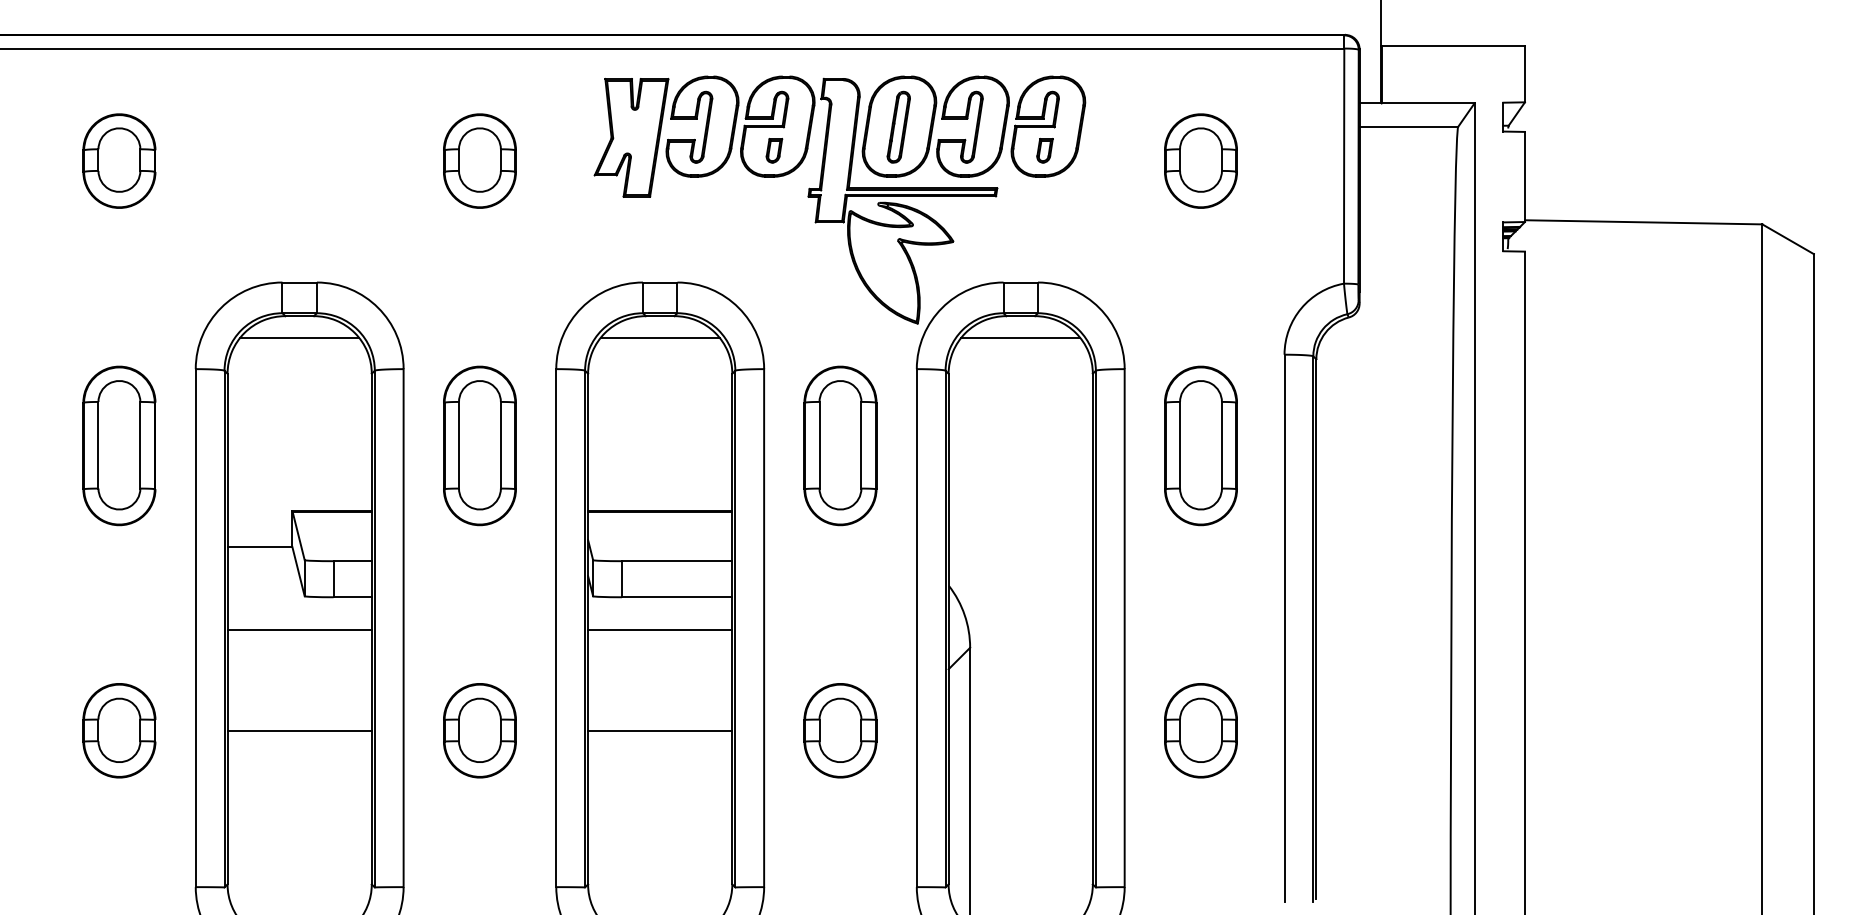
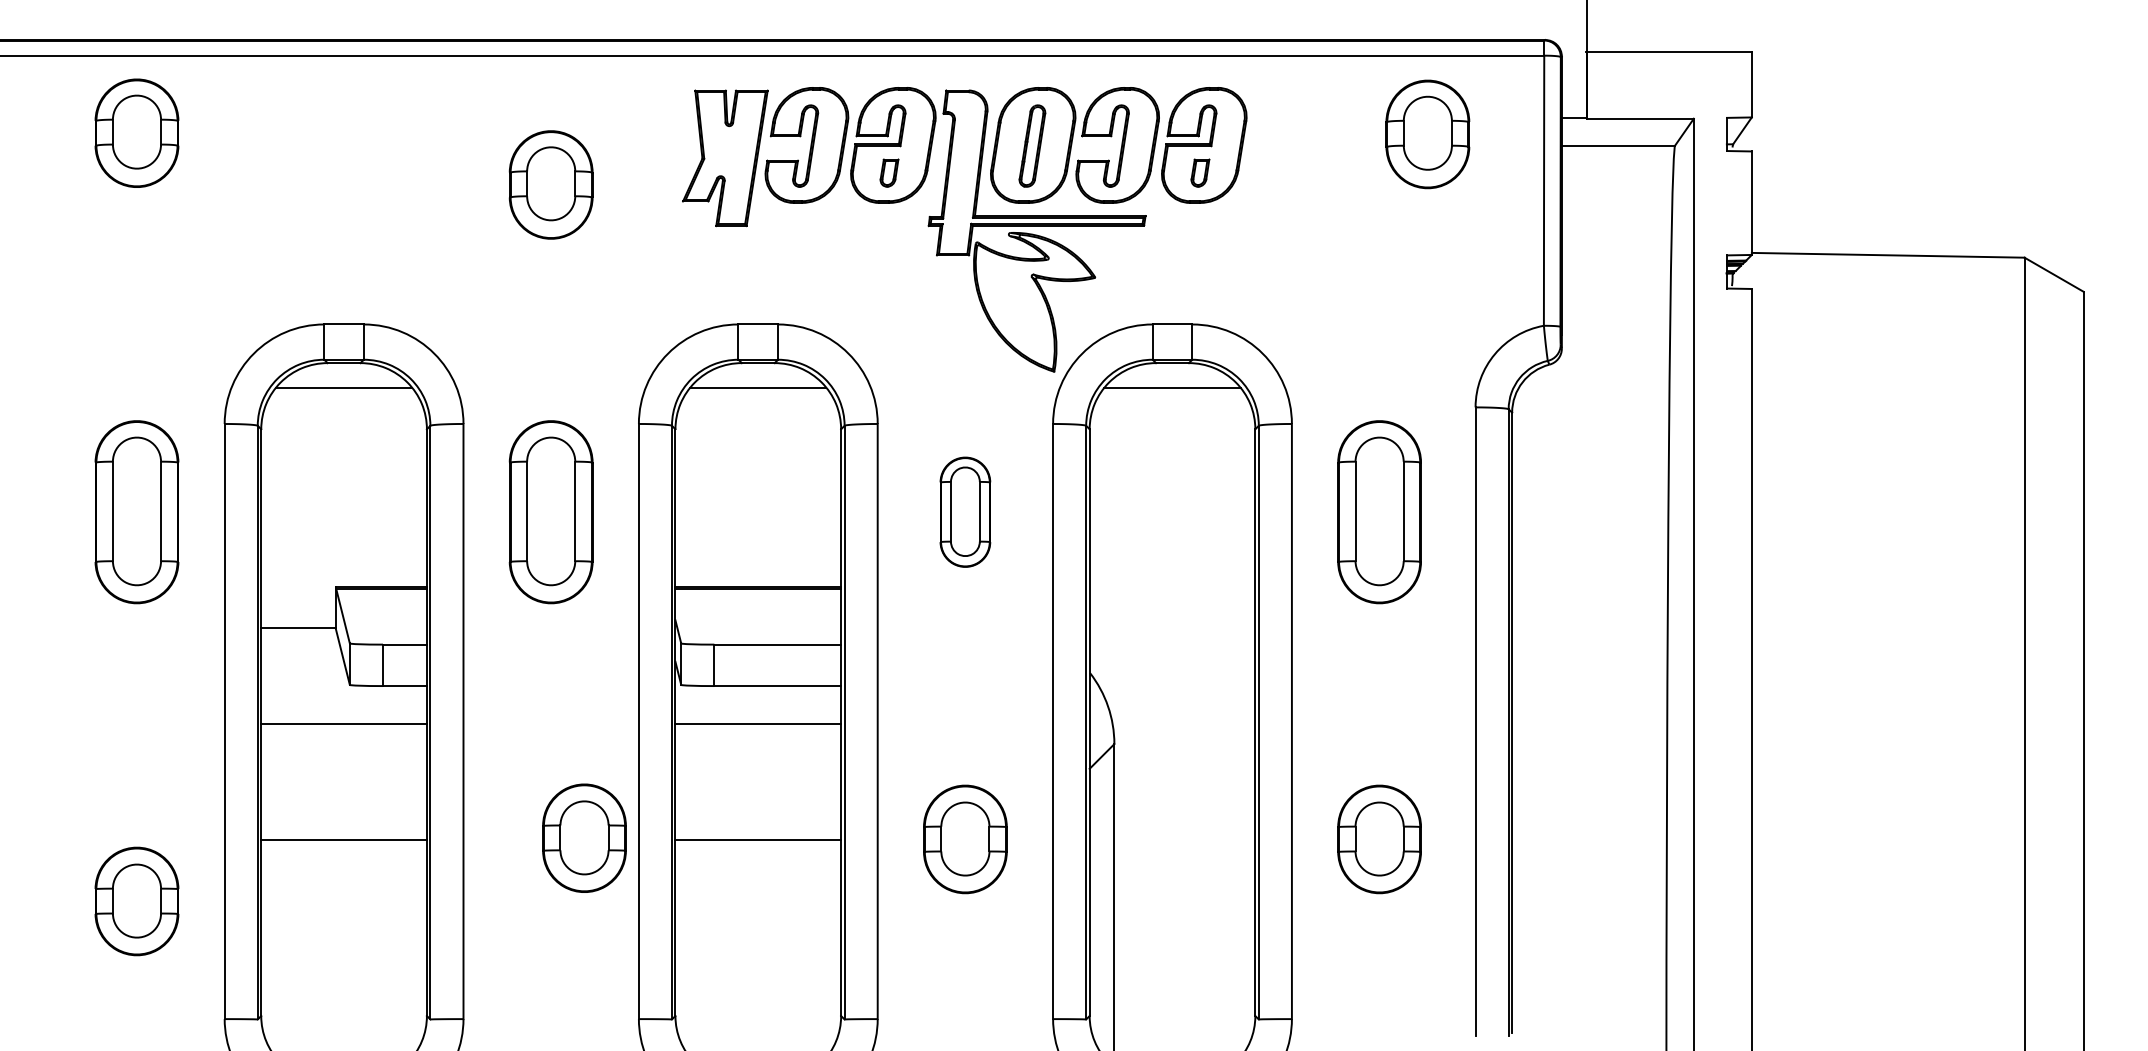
part: (119, 160) -> (137, 132), moved
part: (1200, 160) -> (1427, 133), moved
part: (840, 445) -> (965, 511), size x0.6
part: (119, 730) -> (137, 901), moved
part: (479, 730) -> (583, 838), moved

